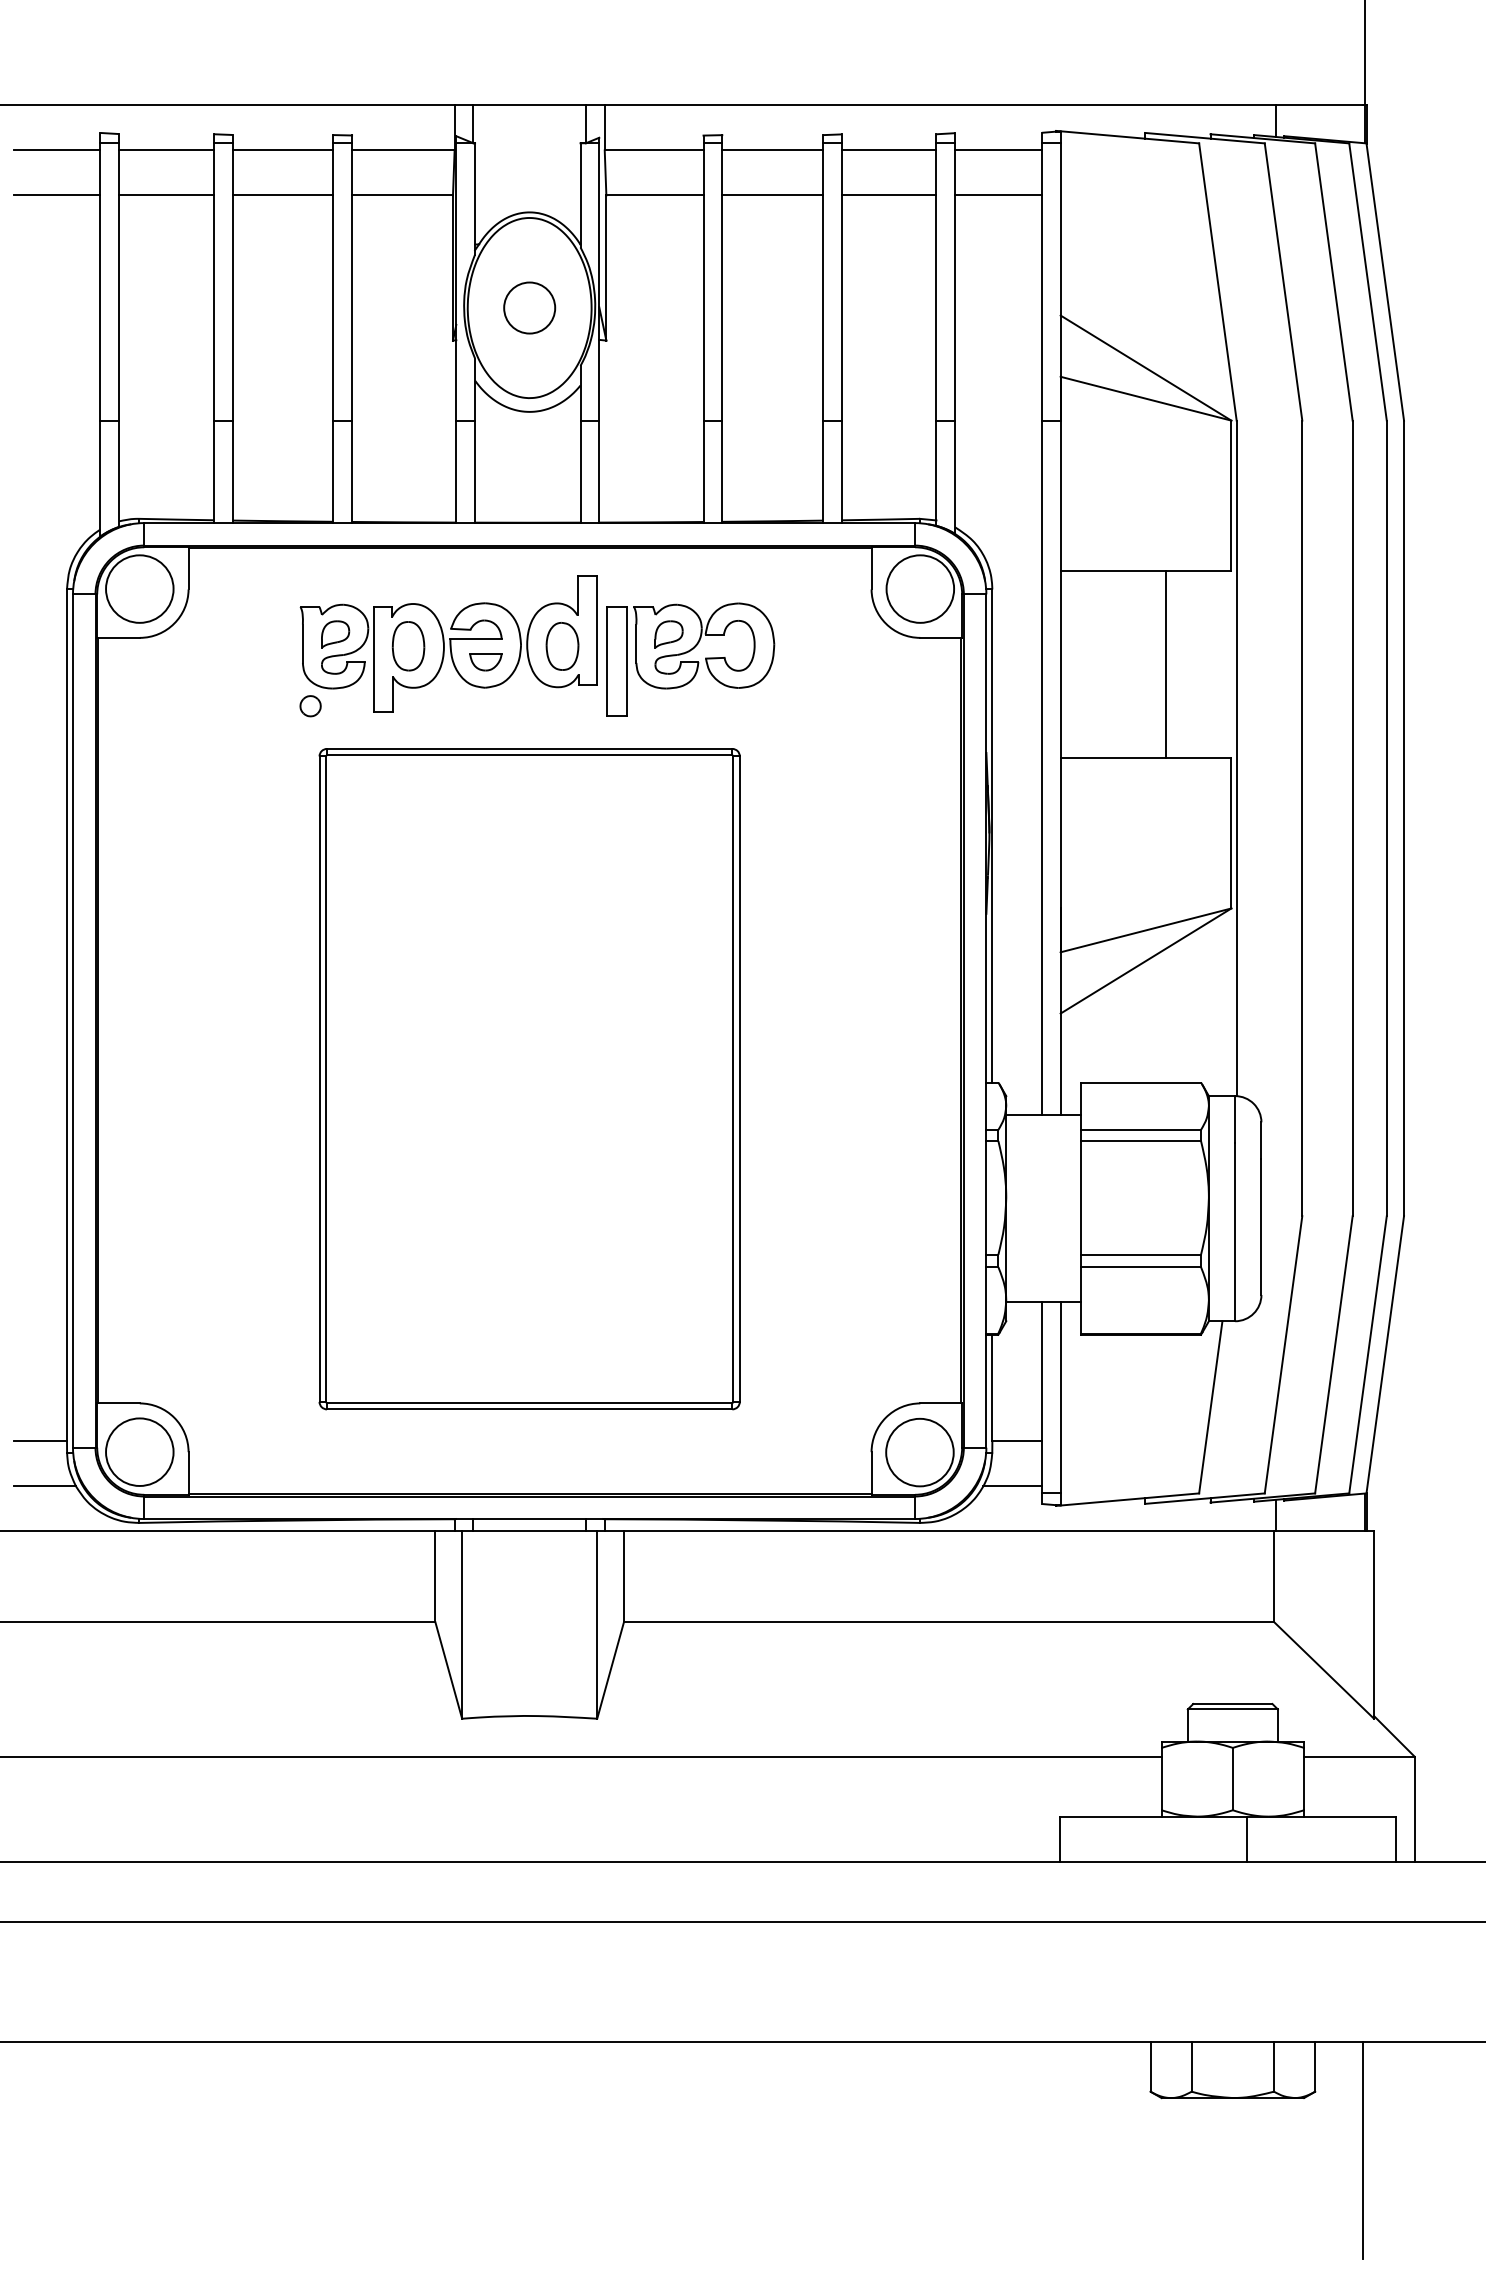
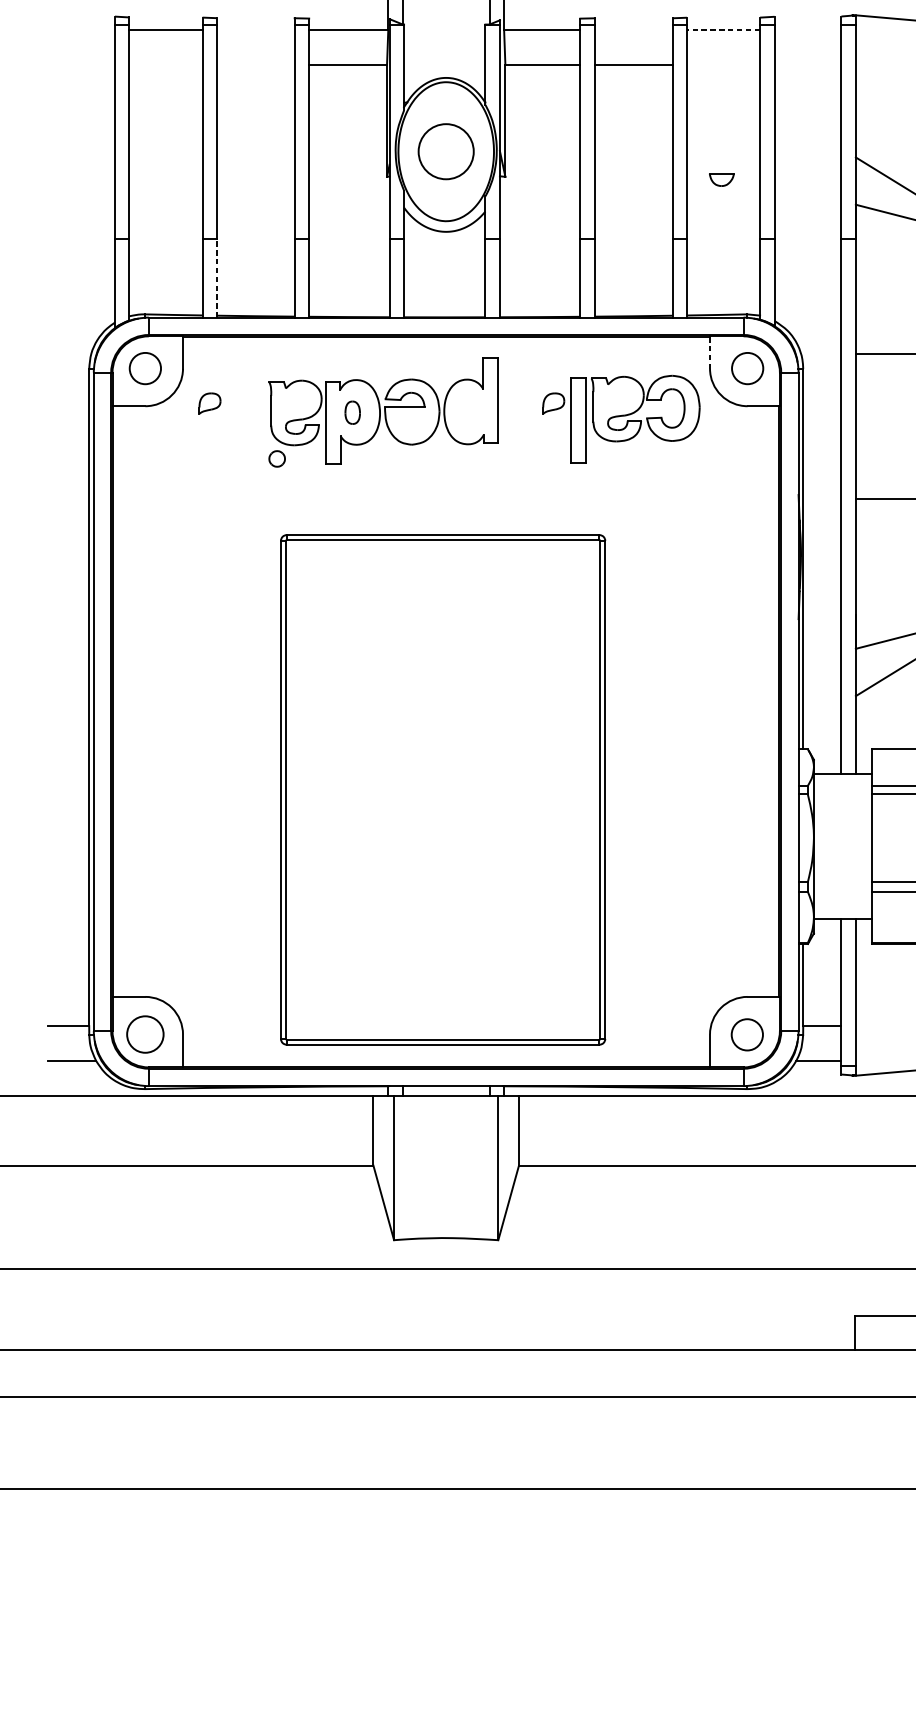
line: (56, 150) -> (81, 30), removed
line: (282, 150) -> (255, 30), removed
line: (772, 150) -> (633, 30), removed
line: (888, 150) -> (723, 30), solid -> dashed
line: (998, 150) -> (807, 30), removed
line: (56, 195) -> (81, 64), removed
line: (166, 195) -> (165, 64), removed
line: (282, 195) -> (255, 64), removed
line: (888, 195) -> (723, 64), removed
line: (998, 195) -> (807, 64), removed
circle: (529, 307) -> (446, 151), size x1.4
line: (232, 471) -> (216, 277), solid -> dashed
line: (871, 568) -> (709, 352), solid -> dashed
circle: (139, 588) -> (145, 368), size x0.6
circle: (920, 588) -> (747, 368), size x0.6
part: (335, 634) -> (209, 403), moved
part: (408, 646) -> (352, 412), size x0.6
part: (562, 646) -> (471, 412), removed
part: (690, 659) -> (635, 419), moved
part: (485, 662) -> (721, 179), moved
part: (529, 1079) -> (442, 790), moved
circle: (139, 1451) -> (145, 1034), size x0.7
circle: (919, 1452) -> (746, 1034), size x0.6

